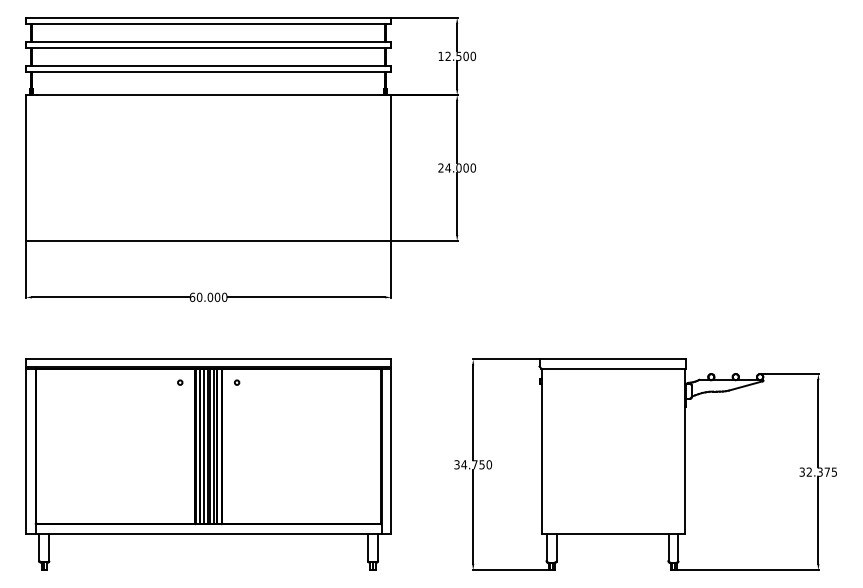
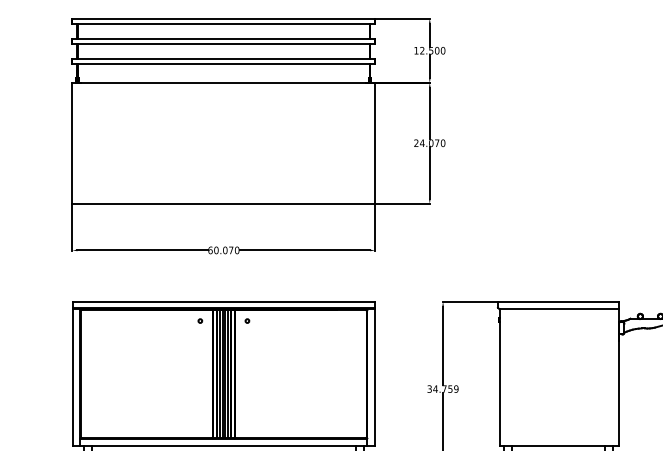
text: (465, 167) -> (436, 142), 24.000 -> 24.070
text: (217, 297) -> (231, 250), 60.000 -> 60.070
text: (488, 464) -> (455, 388), 34.750 -> 34.759

